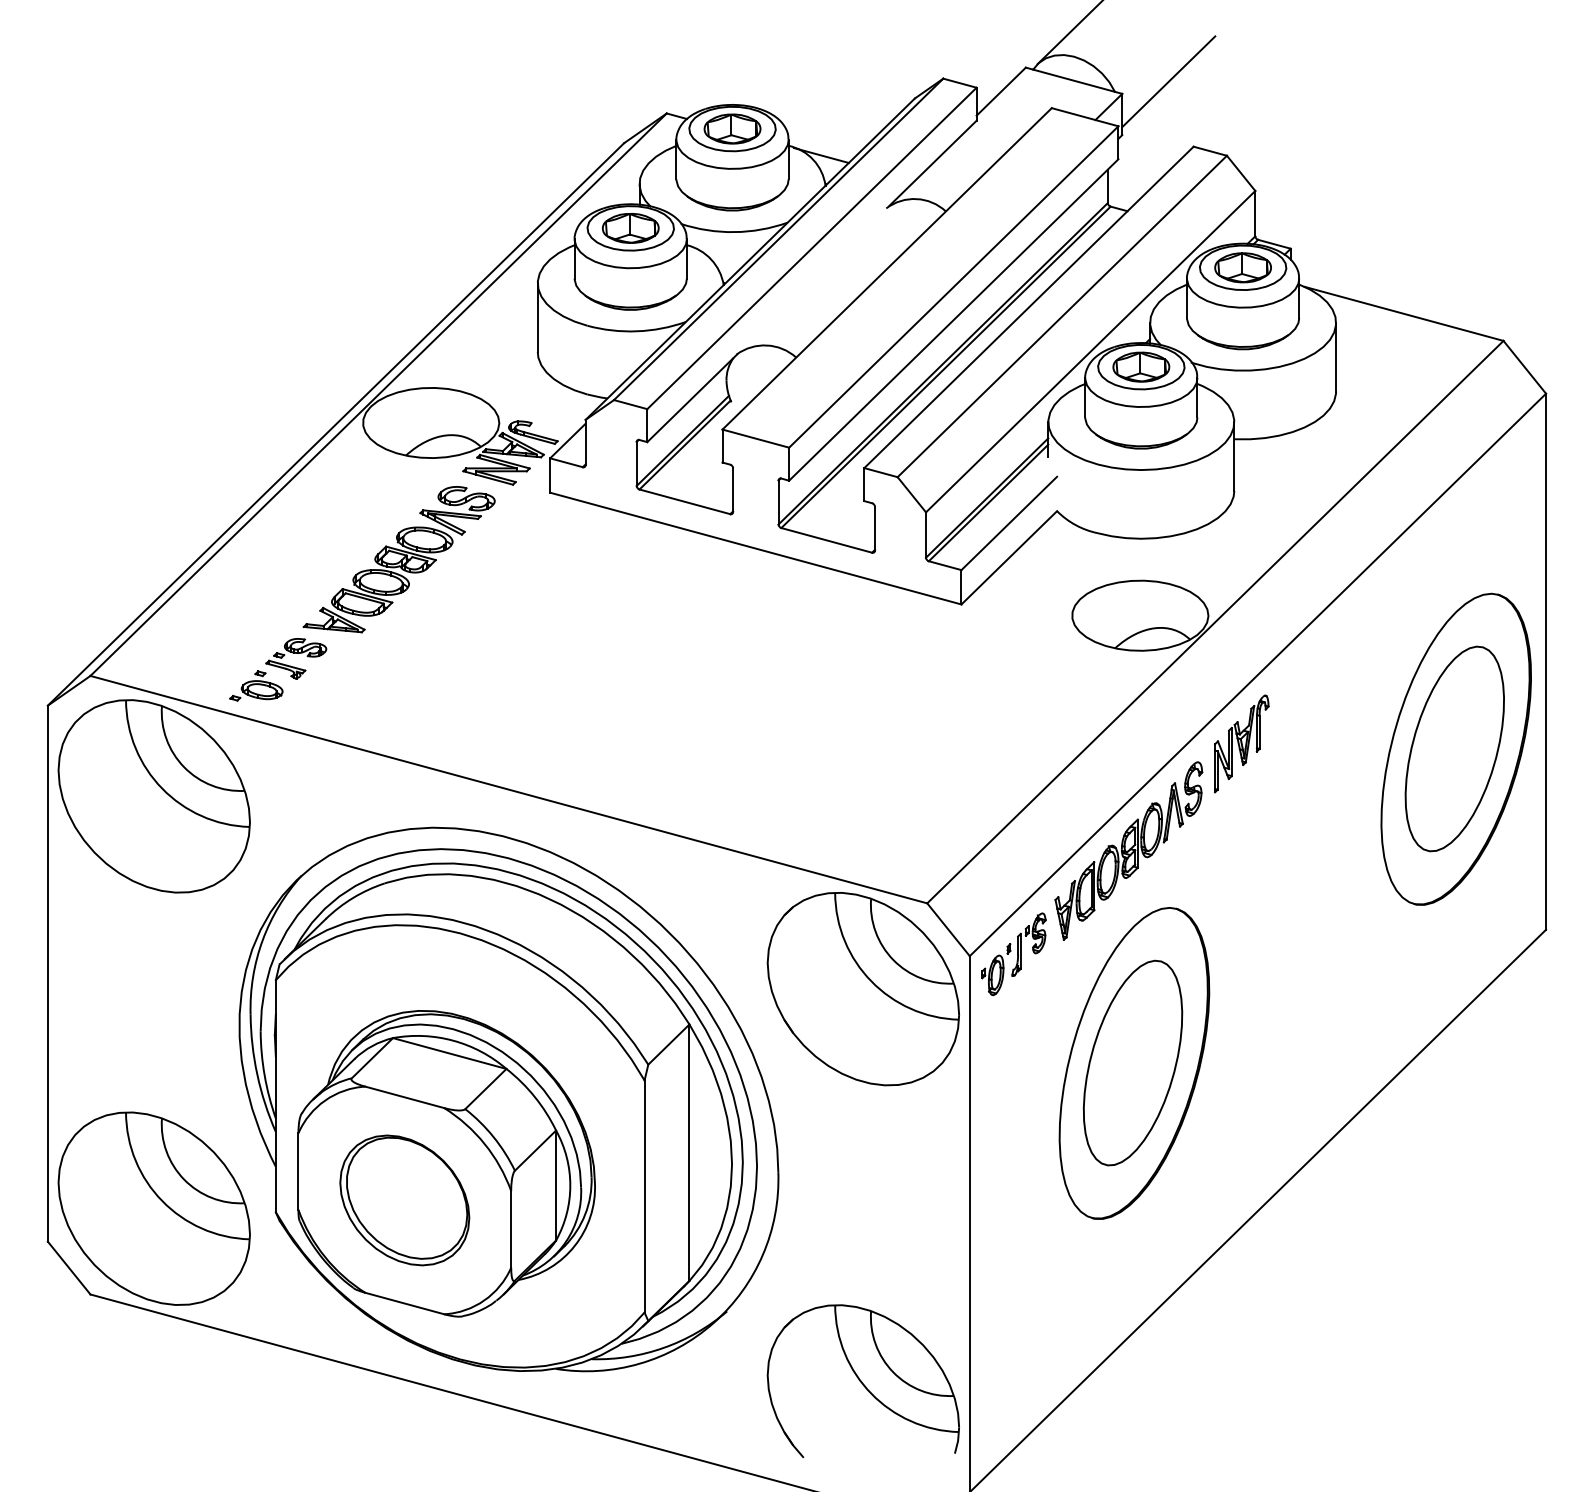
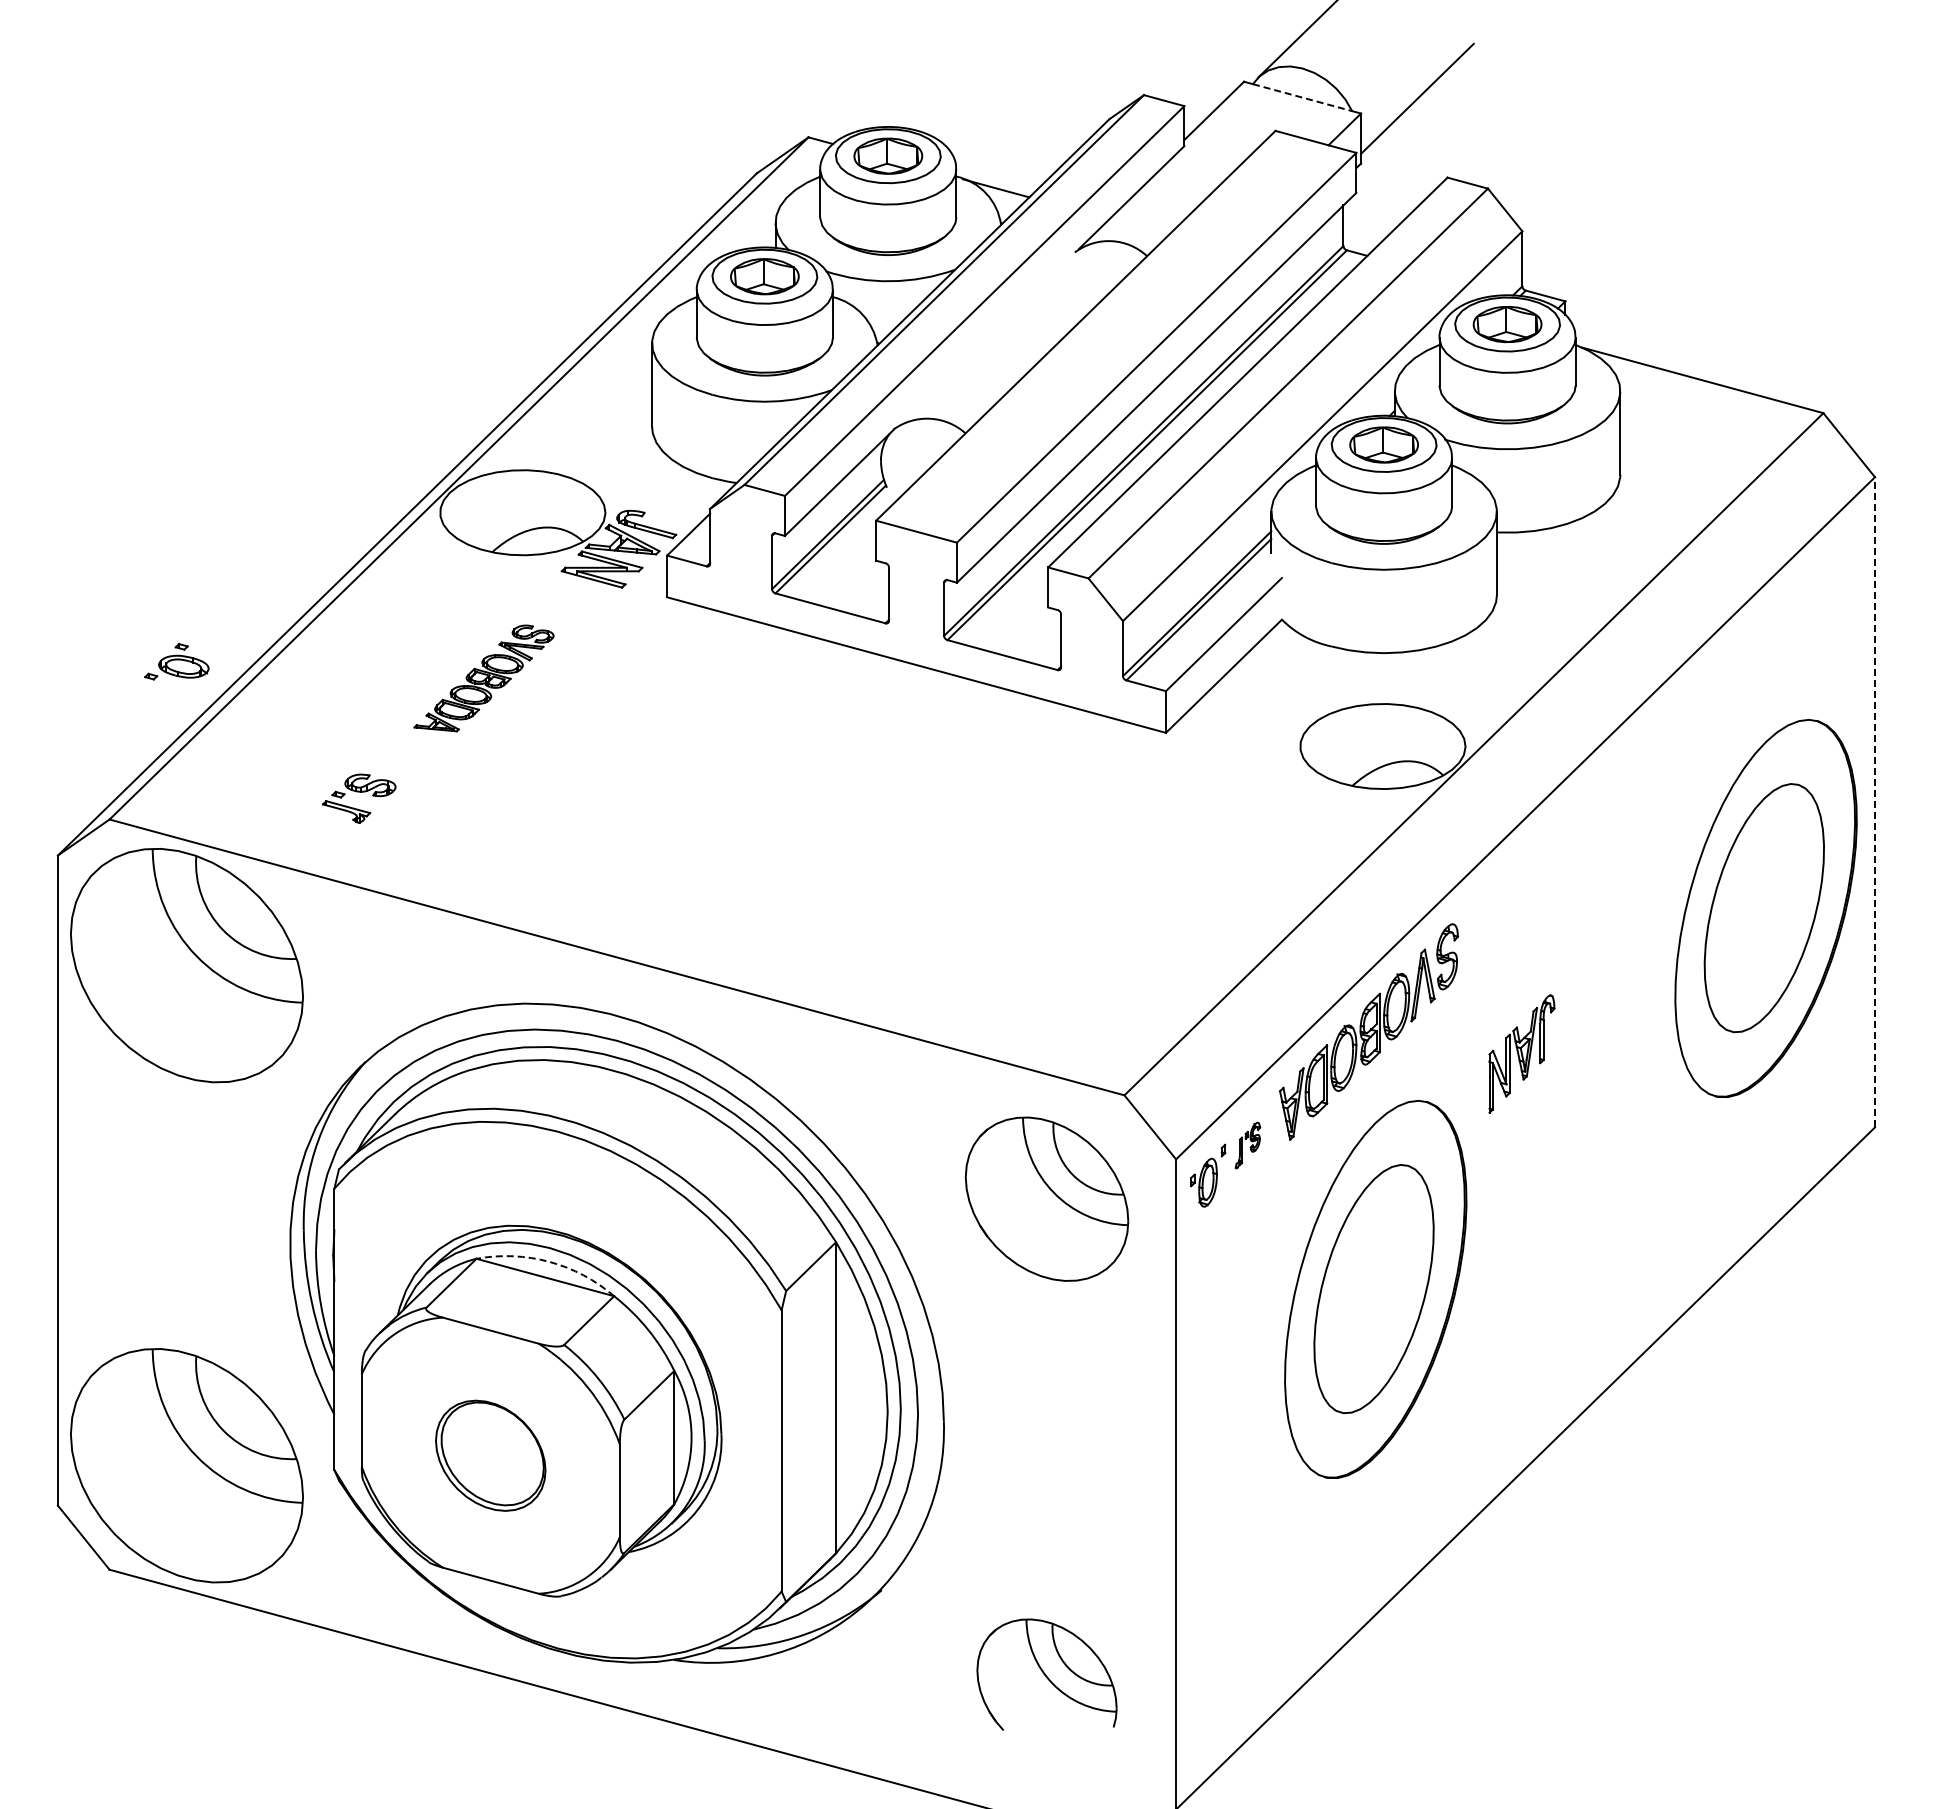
line: (1074, 80) -> (1303, 97), solid -> dashed
part: (398, 559) -> (483, 678), size x0.6
line: (1546, 661) -> (1875, 801), solid -> dashed
part: (256, 685) -> (176, 661), moved
part: (1241, 743) -> (1521, 1053), moved
part: (1028, 944) -> (1247, 1145), size x0.6
part: (862, 988) -> (1046, 1198), size x0.7
arc: (453, 1040) -> (549, 1261), solid -> dashed
part: (404, 1200) -> (490, 1455), size x0.7
part: (862, 1380) -> (1046, 1674), size x0.6

